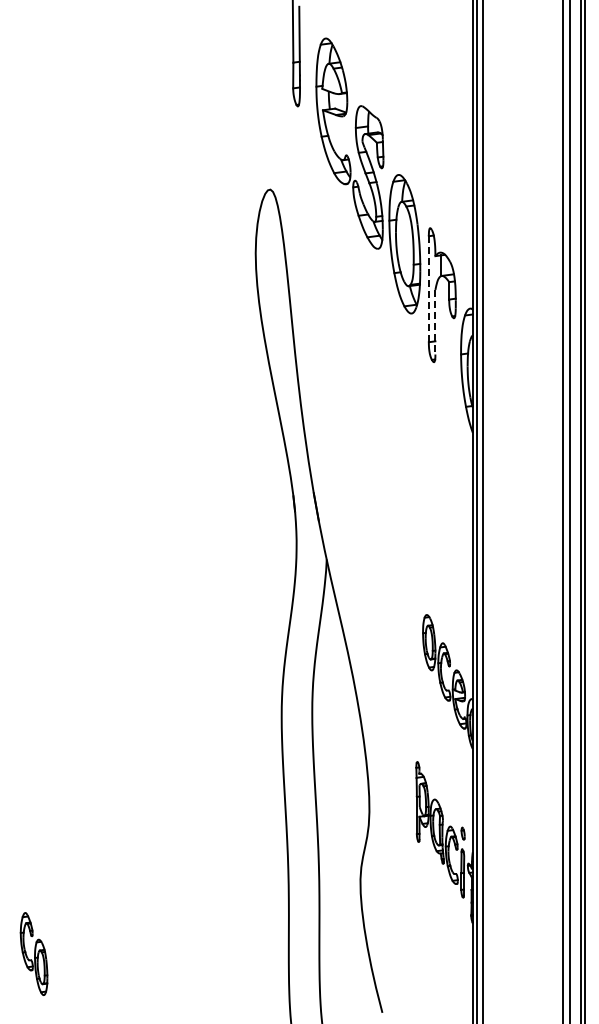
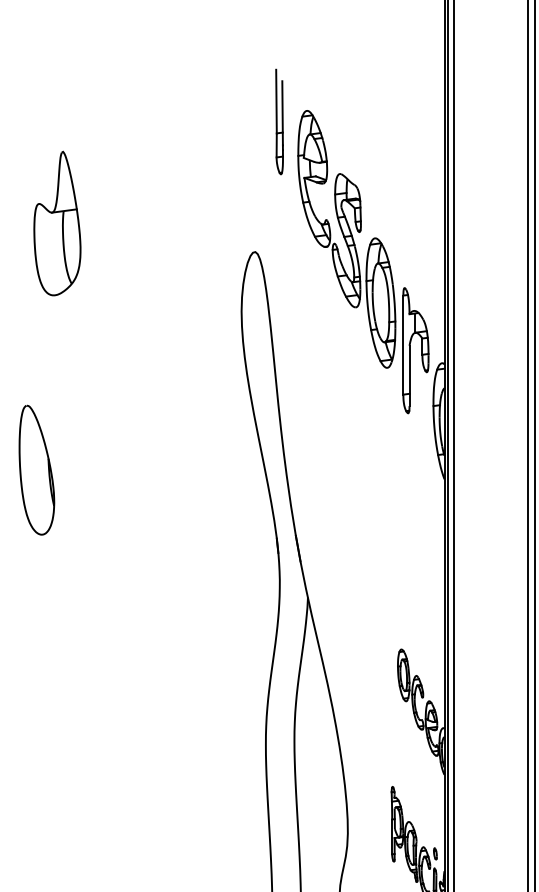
part: (58, 158) -> (57, 222), added
line: (428, 288) -> (403, 344), dashed -> solid
line: (435, 322) -> (409, 376), dashed -> solid
part: (36, 422) -> (36, 469), added

